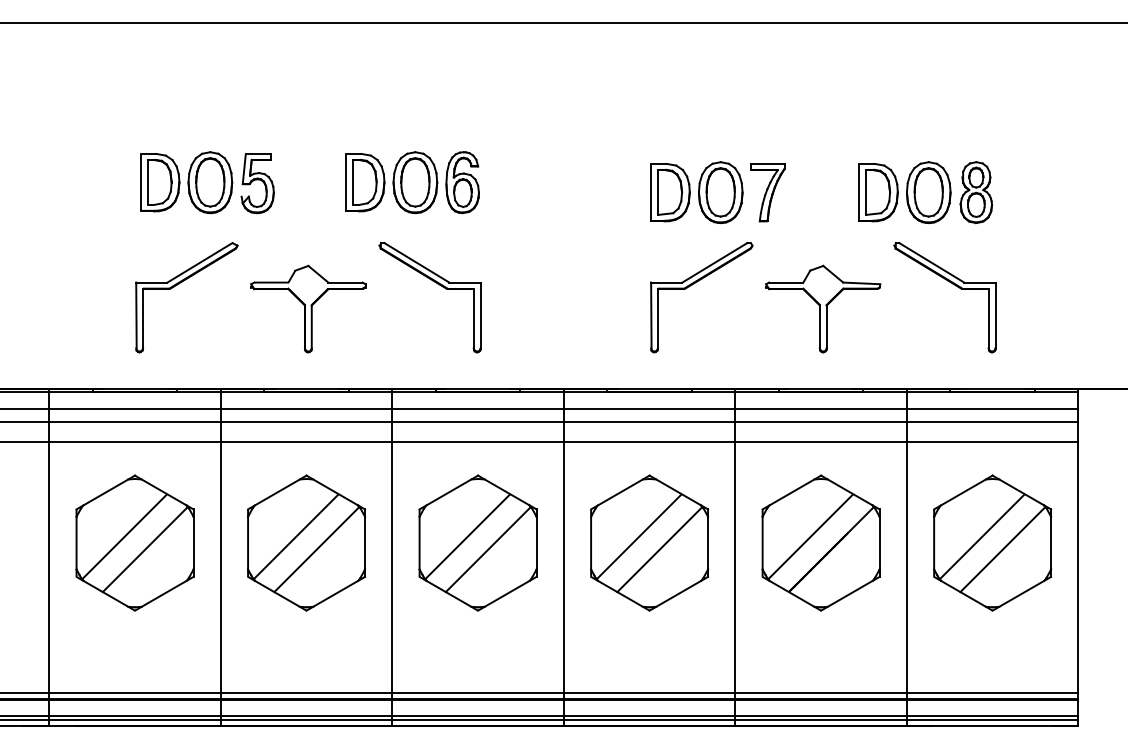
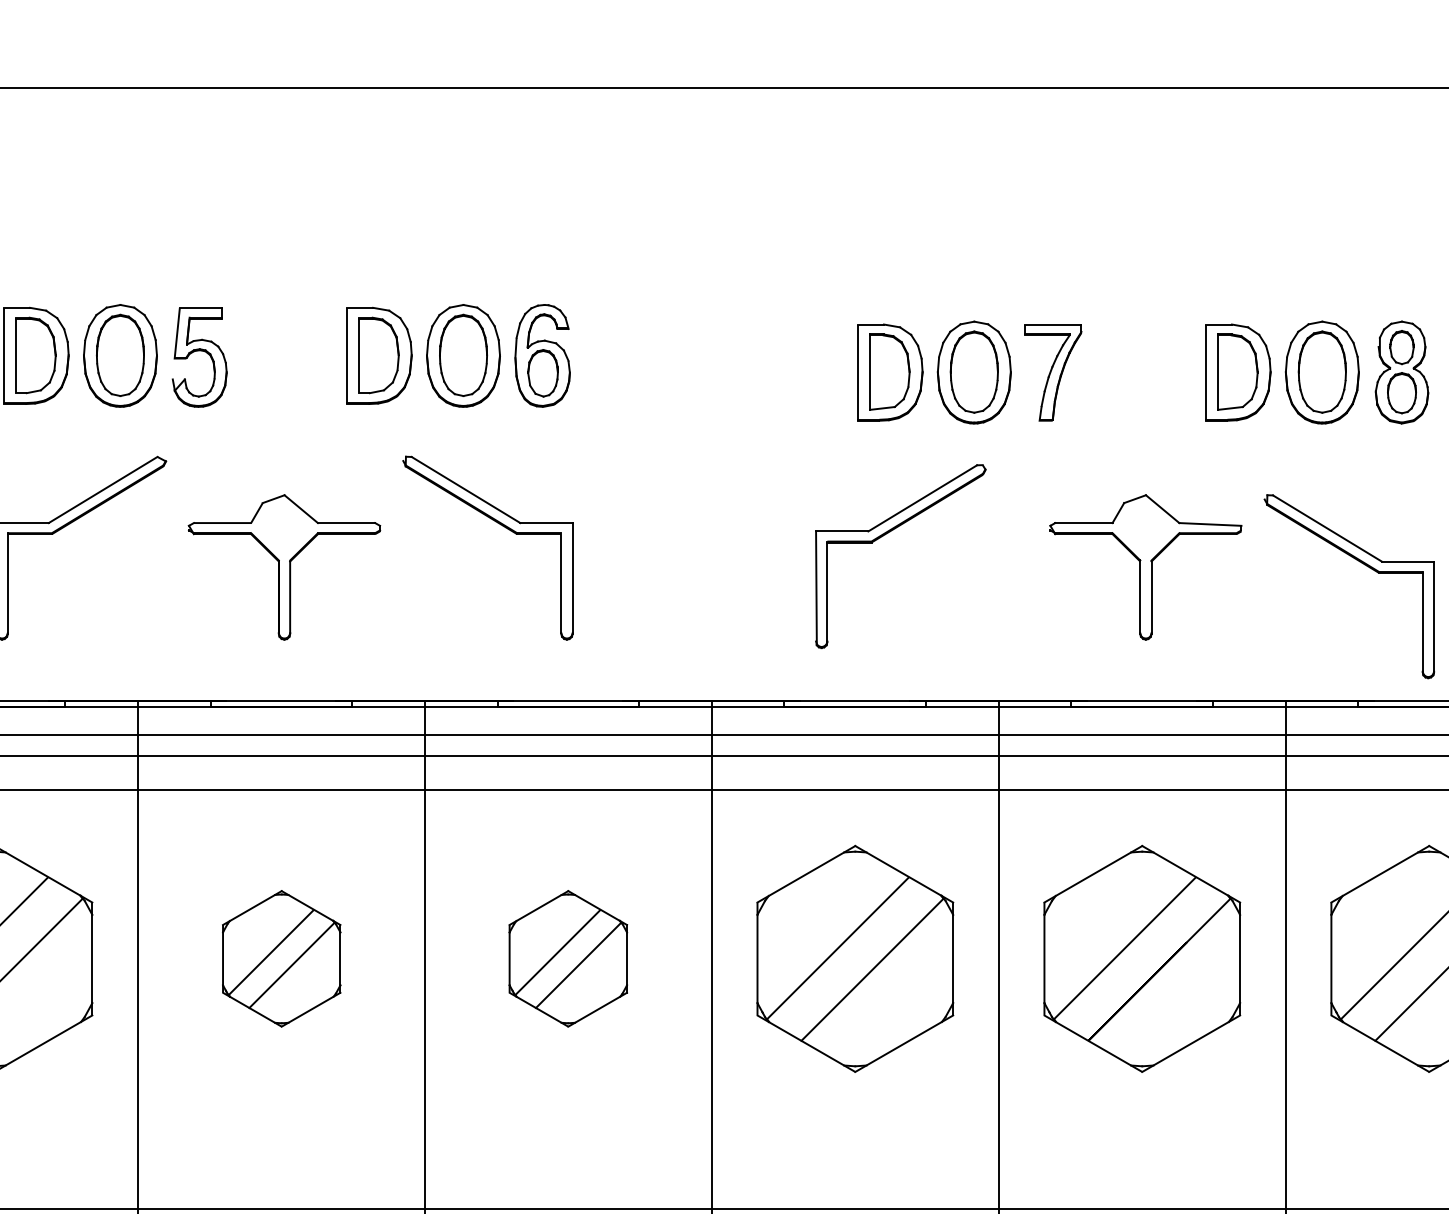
part: (950, 283) -> (1358, 563), moved
part: (694, 284) -> (888, 534), moved
part: (306, 542) -> (281, 957), size x0.6
part: (477, 542) -> (567, 957), size x0.6

